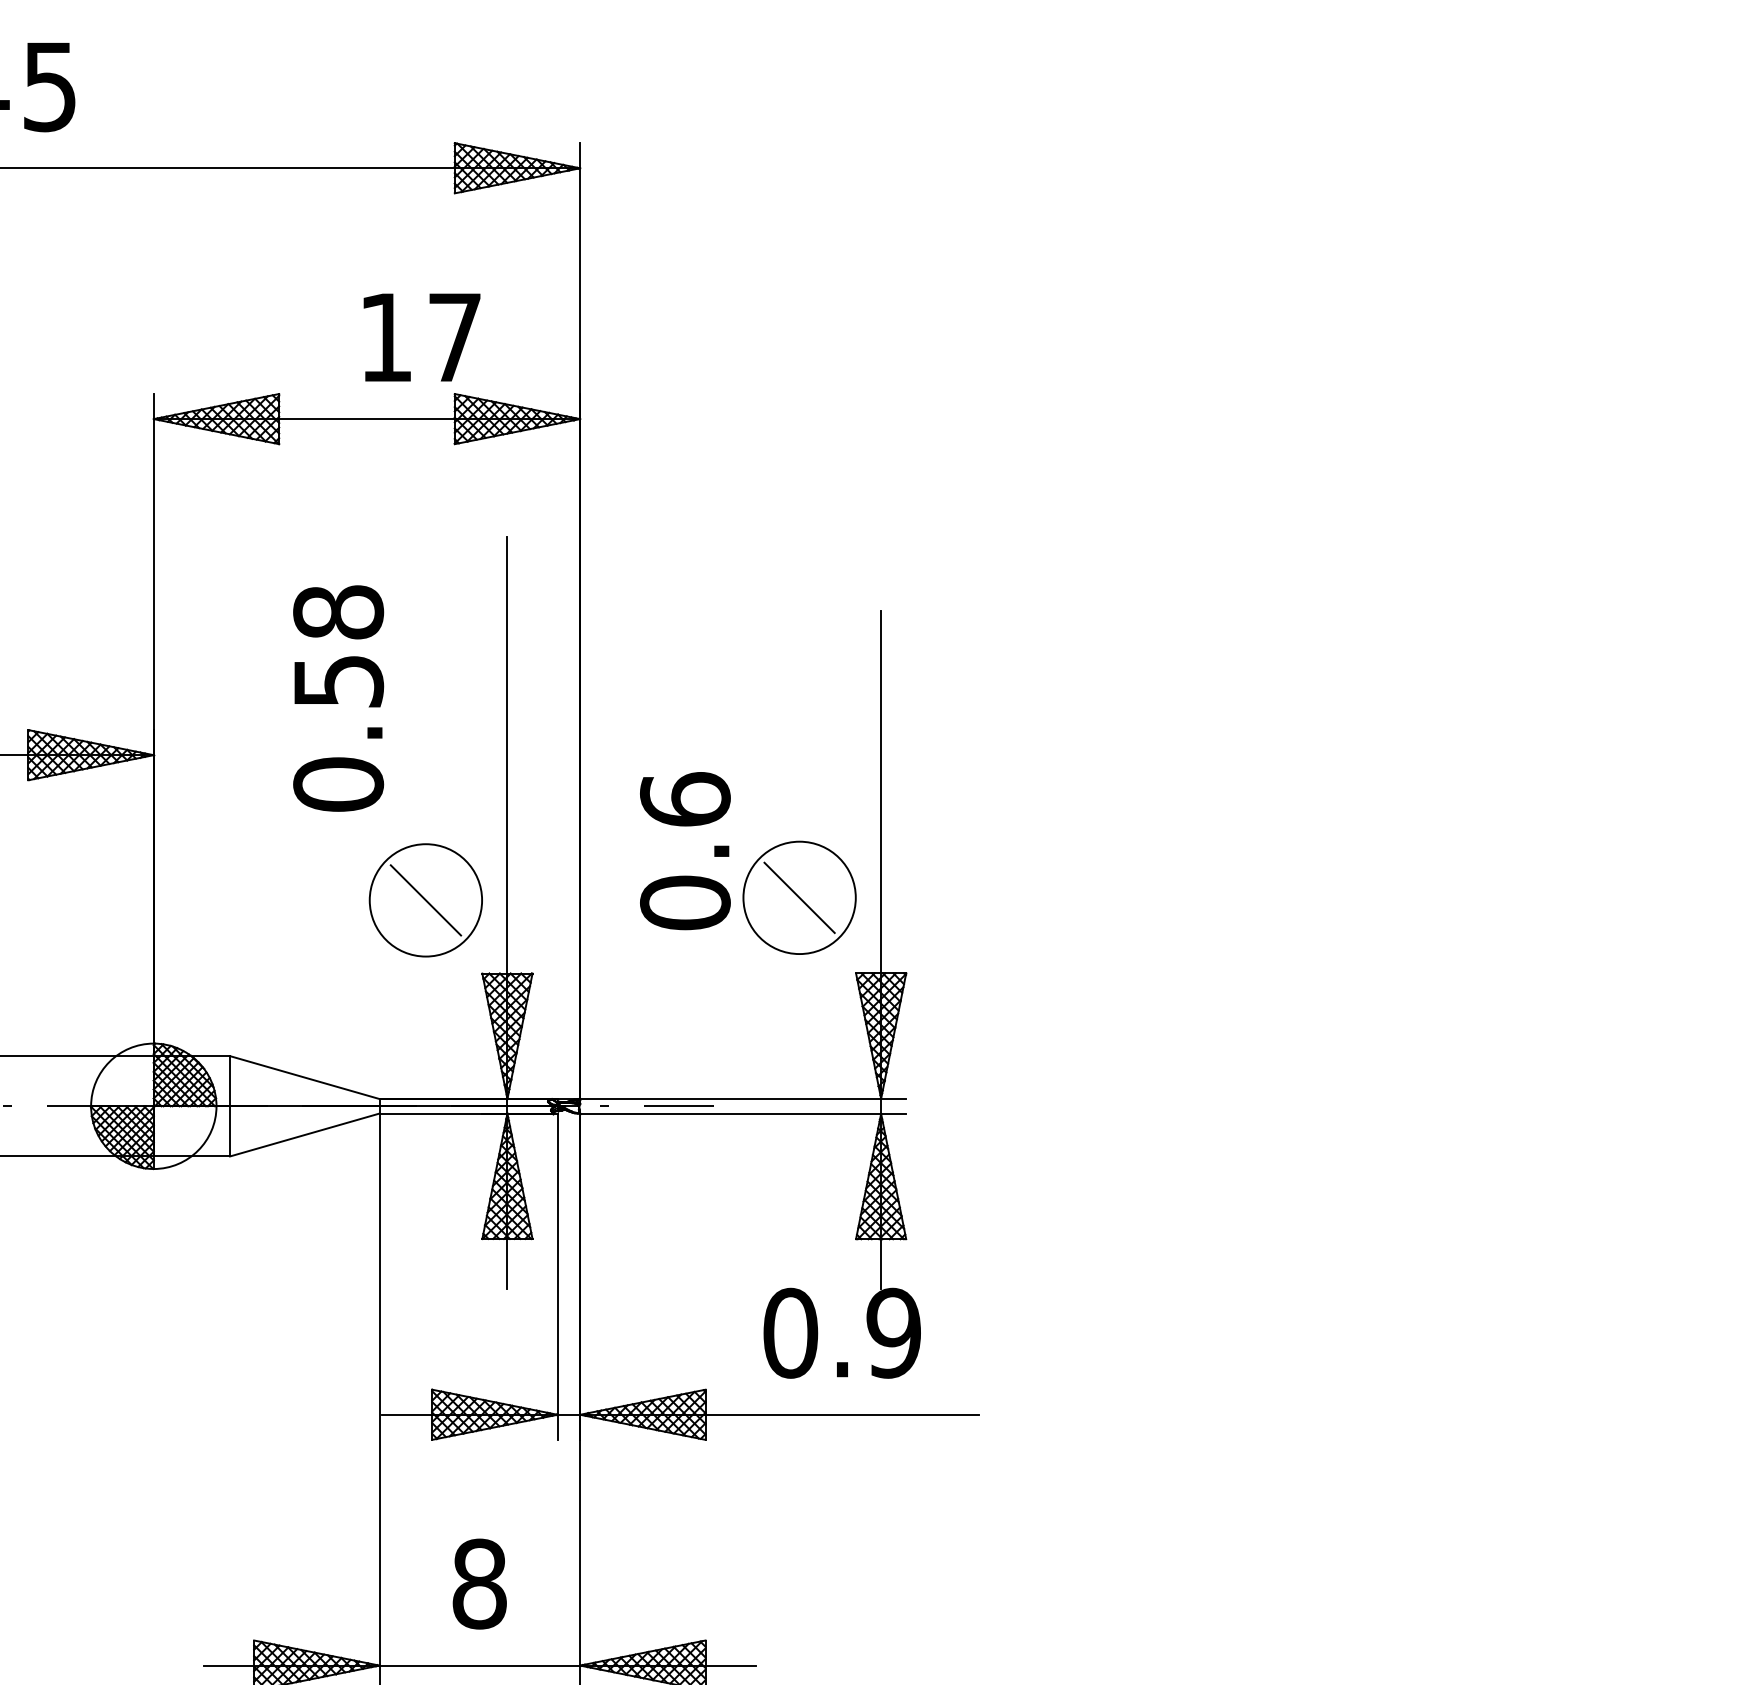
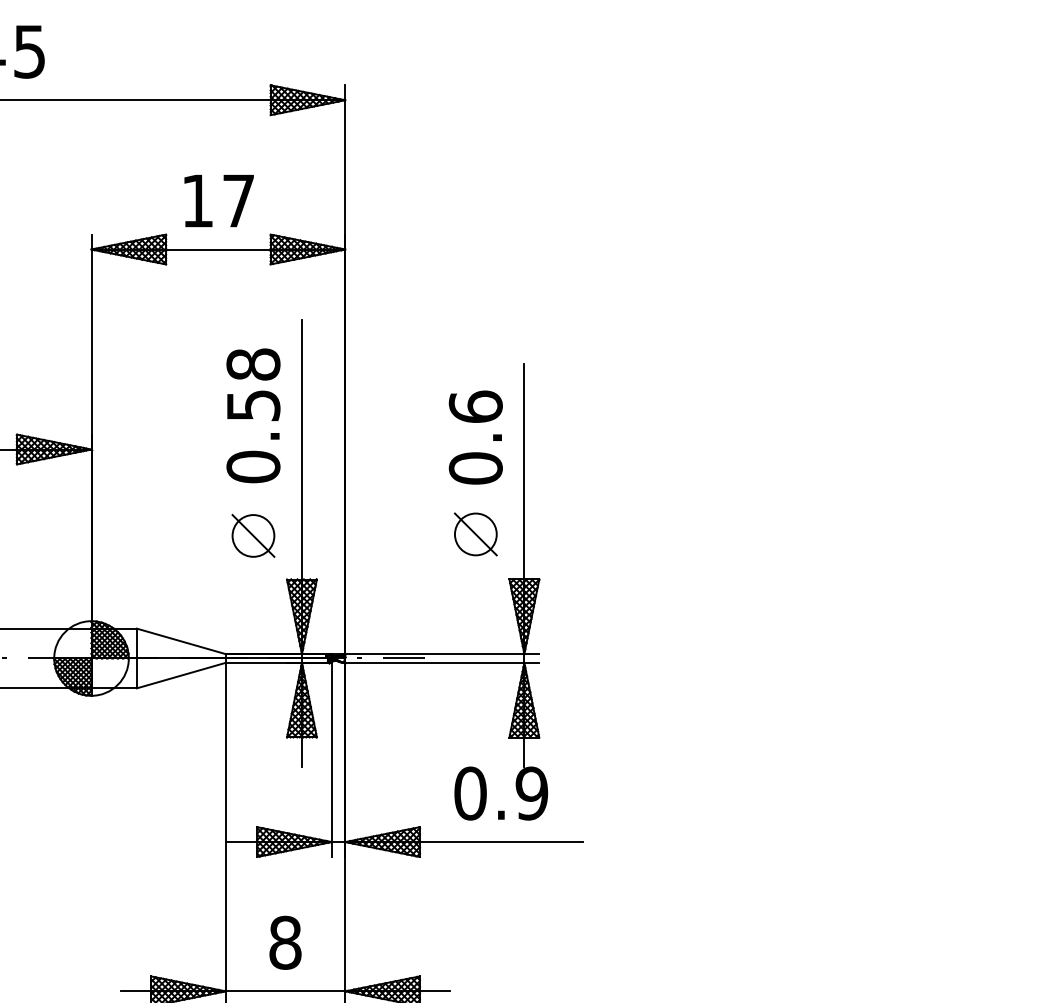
text: (420, 338) -> (218, 201), moved
text: (338, 697) -> (253, 415), moved
text: (684, 850) -> (475, 437), moved
circle: (799, 897) -> (475, 534), size x0.62
circle: (425, 899) -> (253, 535), size x0.62

